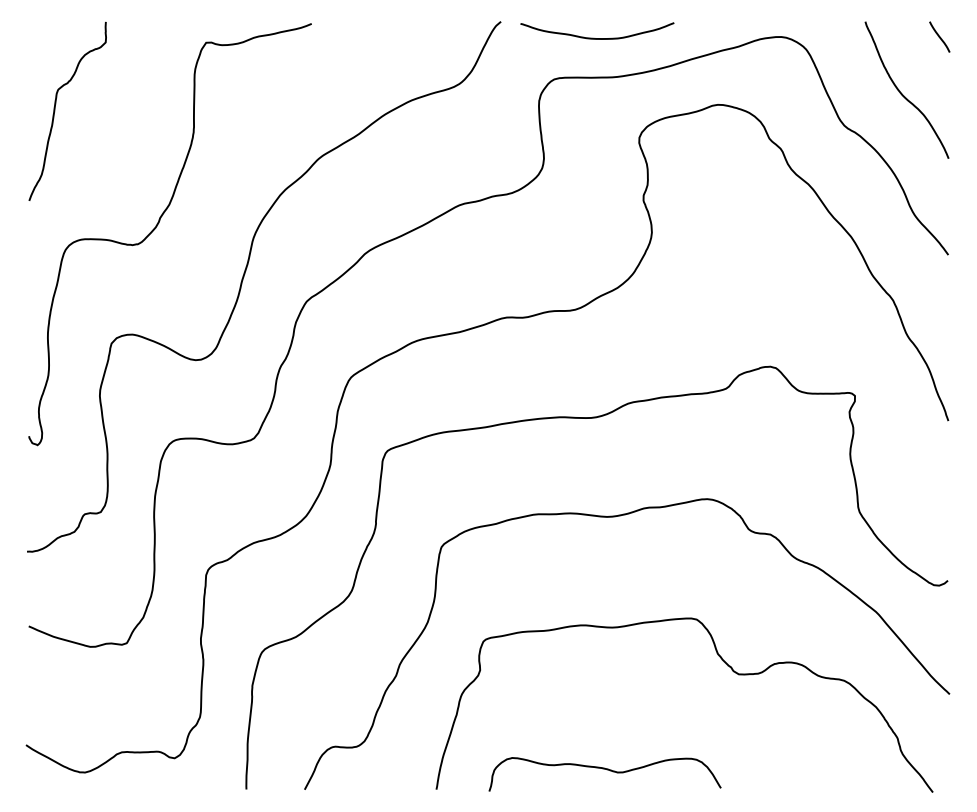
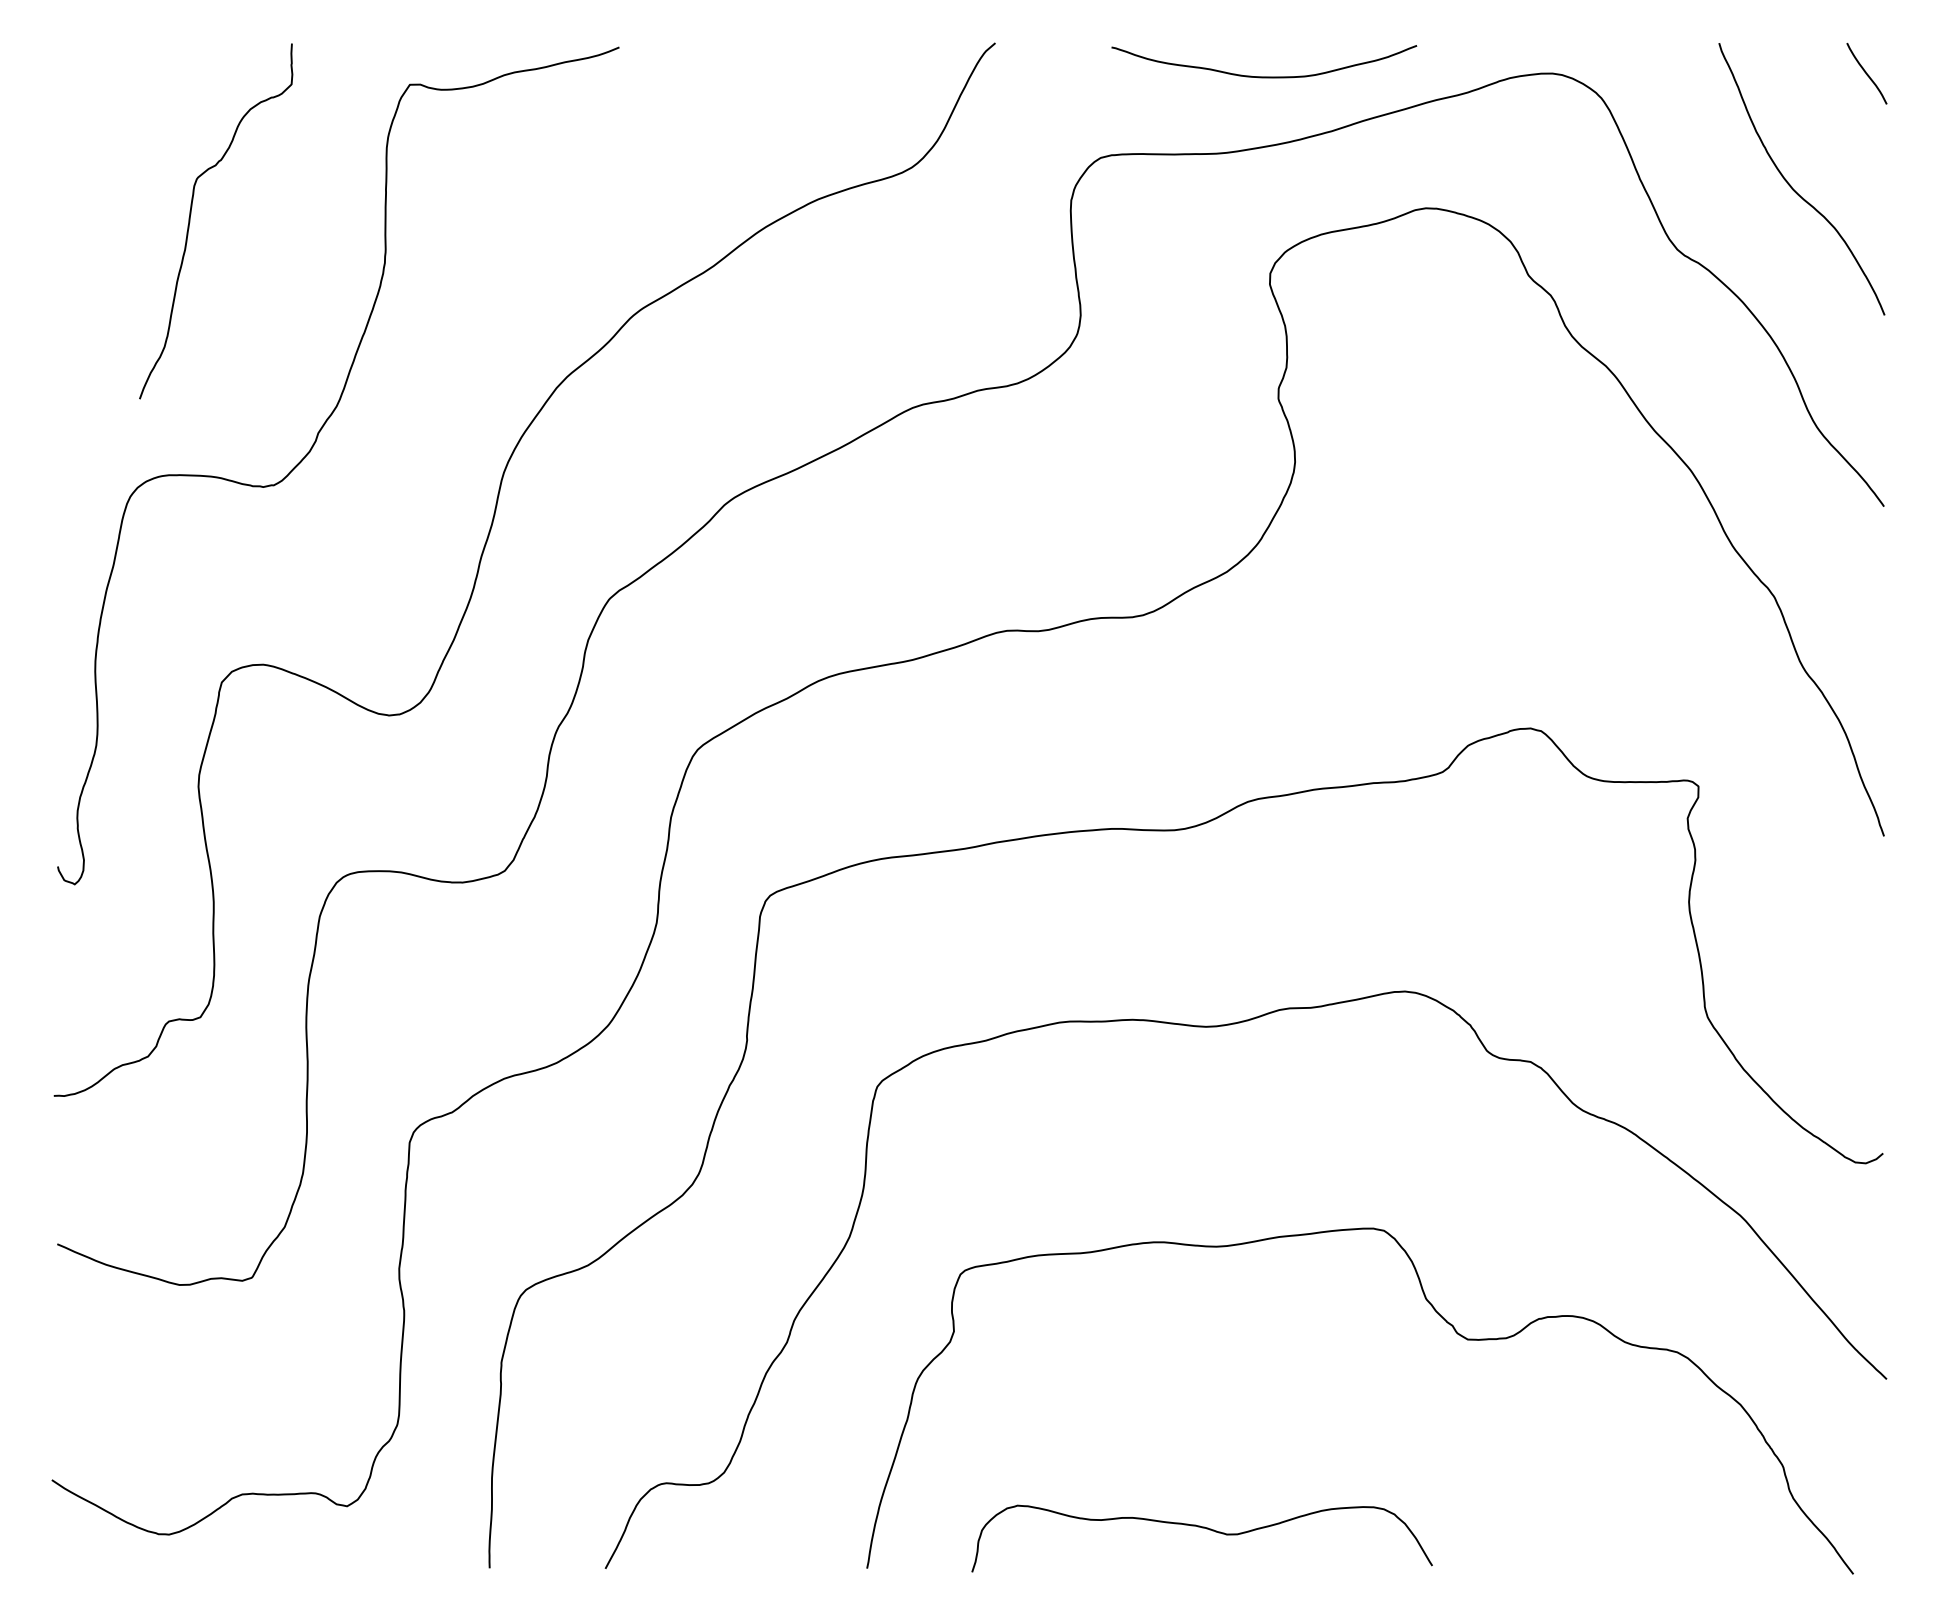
curve: (597, 38) -> (1264, 76), moved
curve: (55, 110) -> (191, 219), moved

